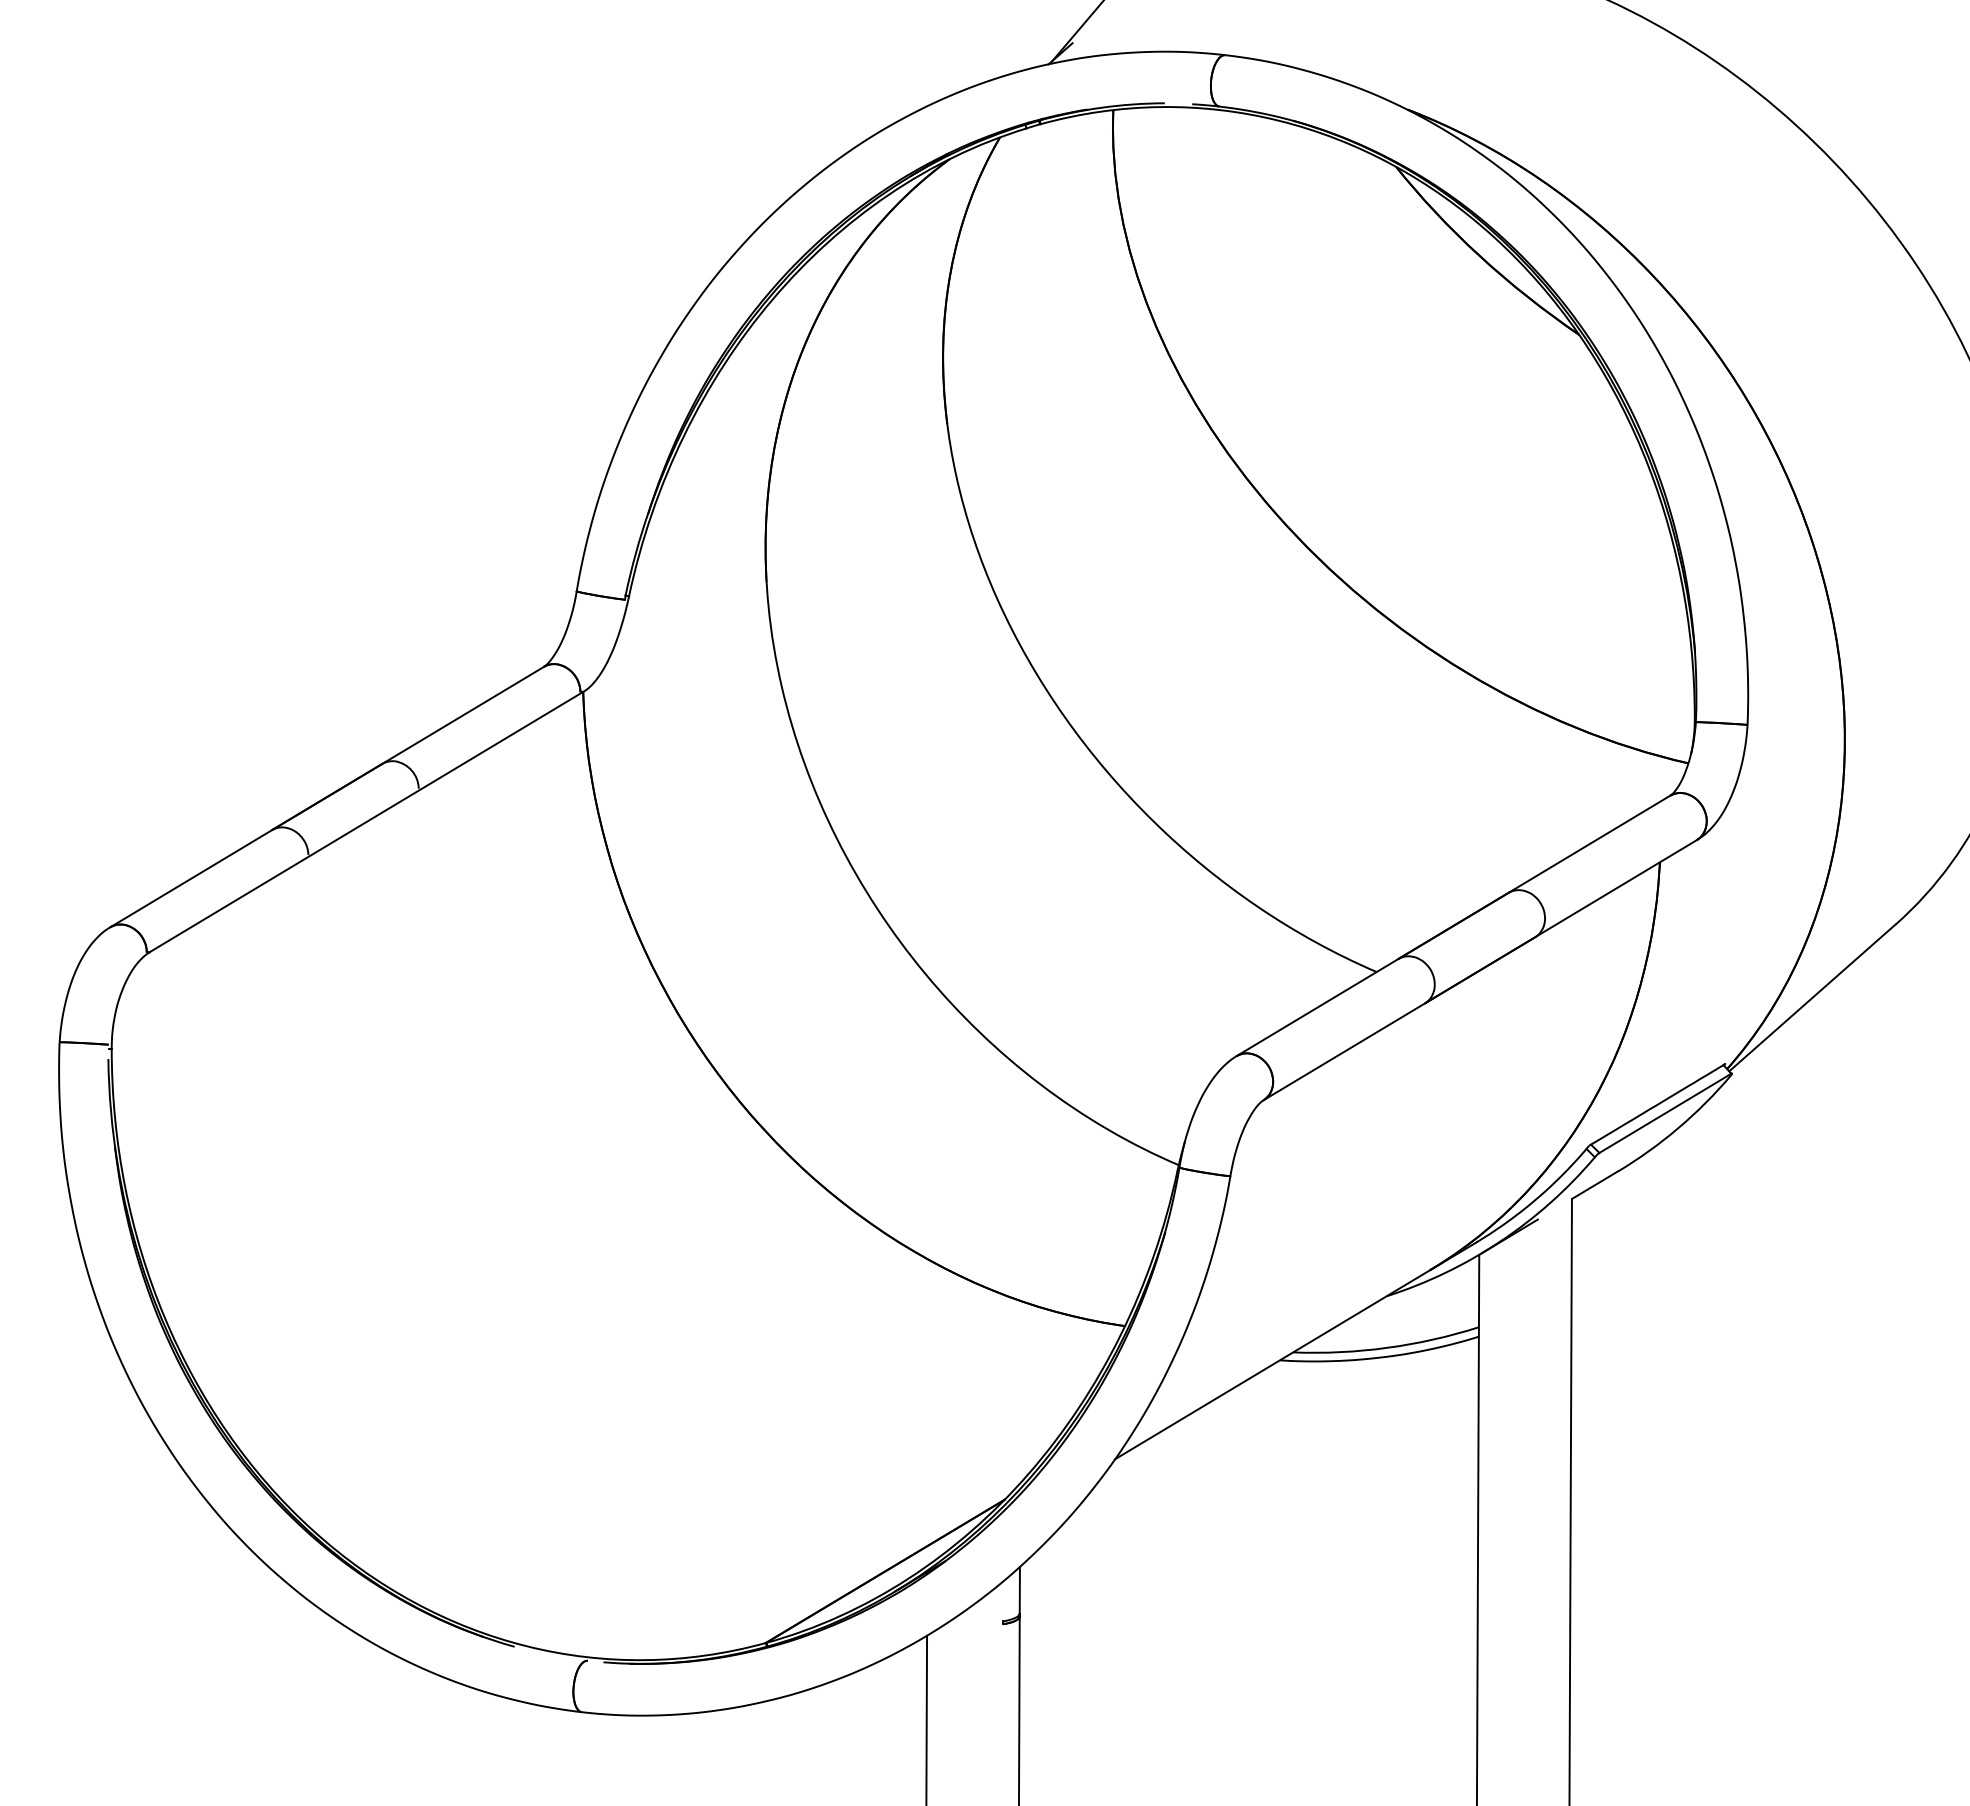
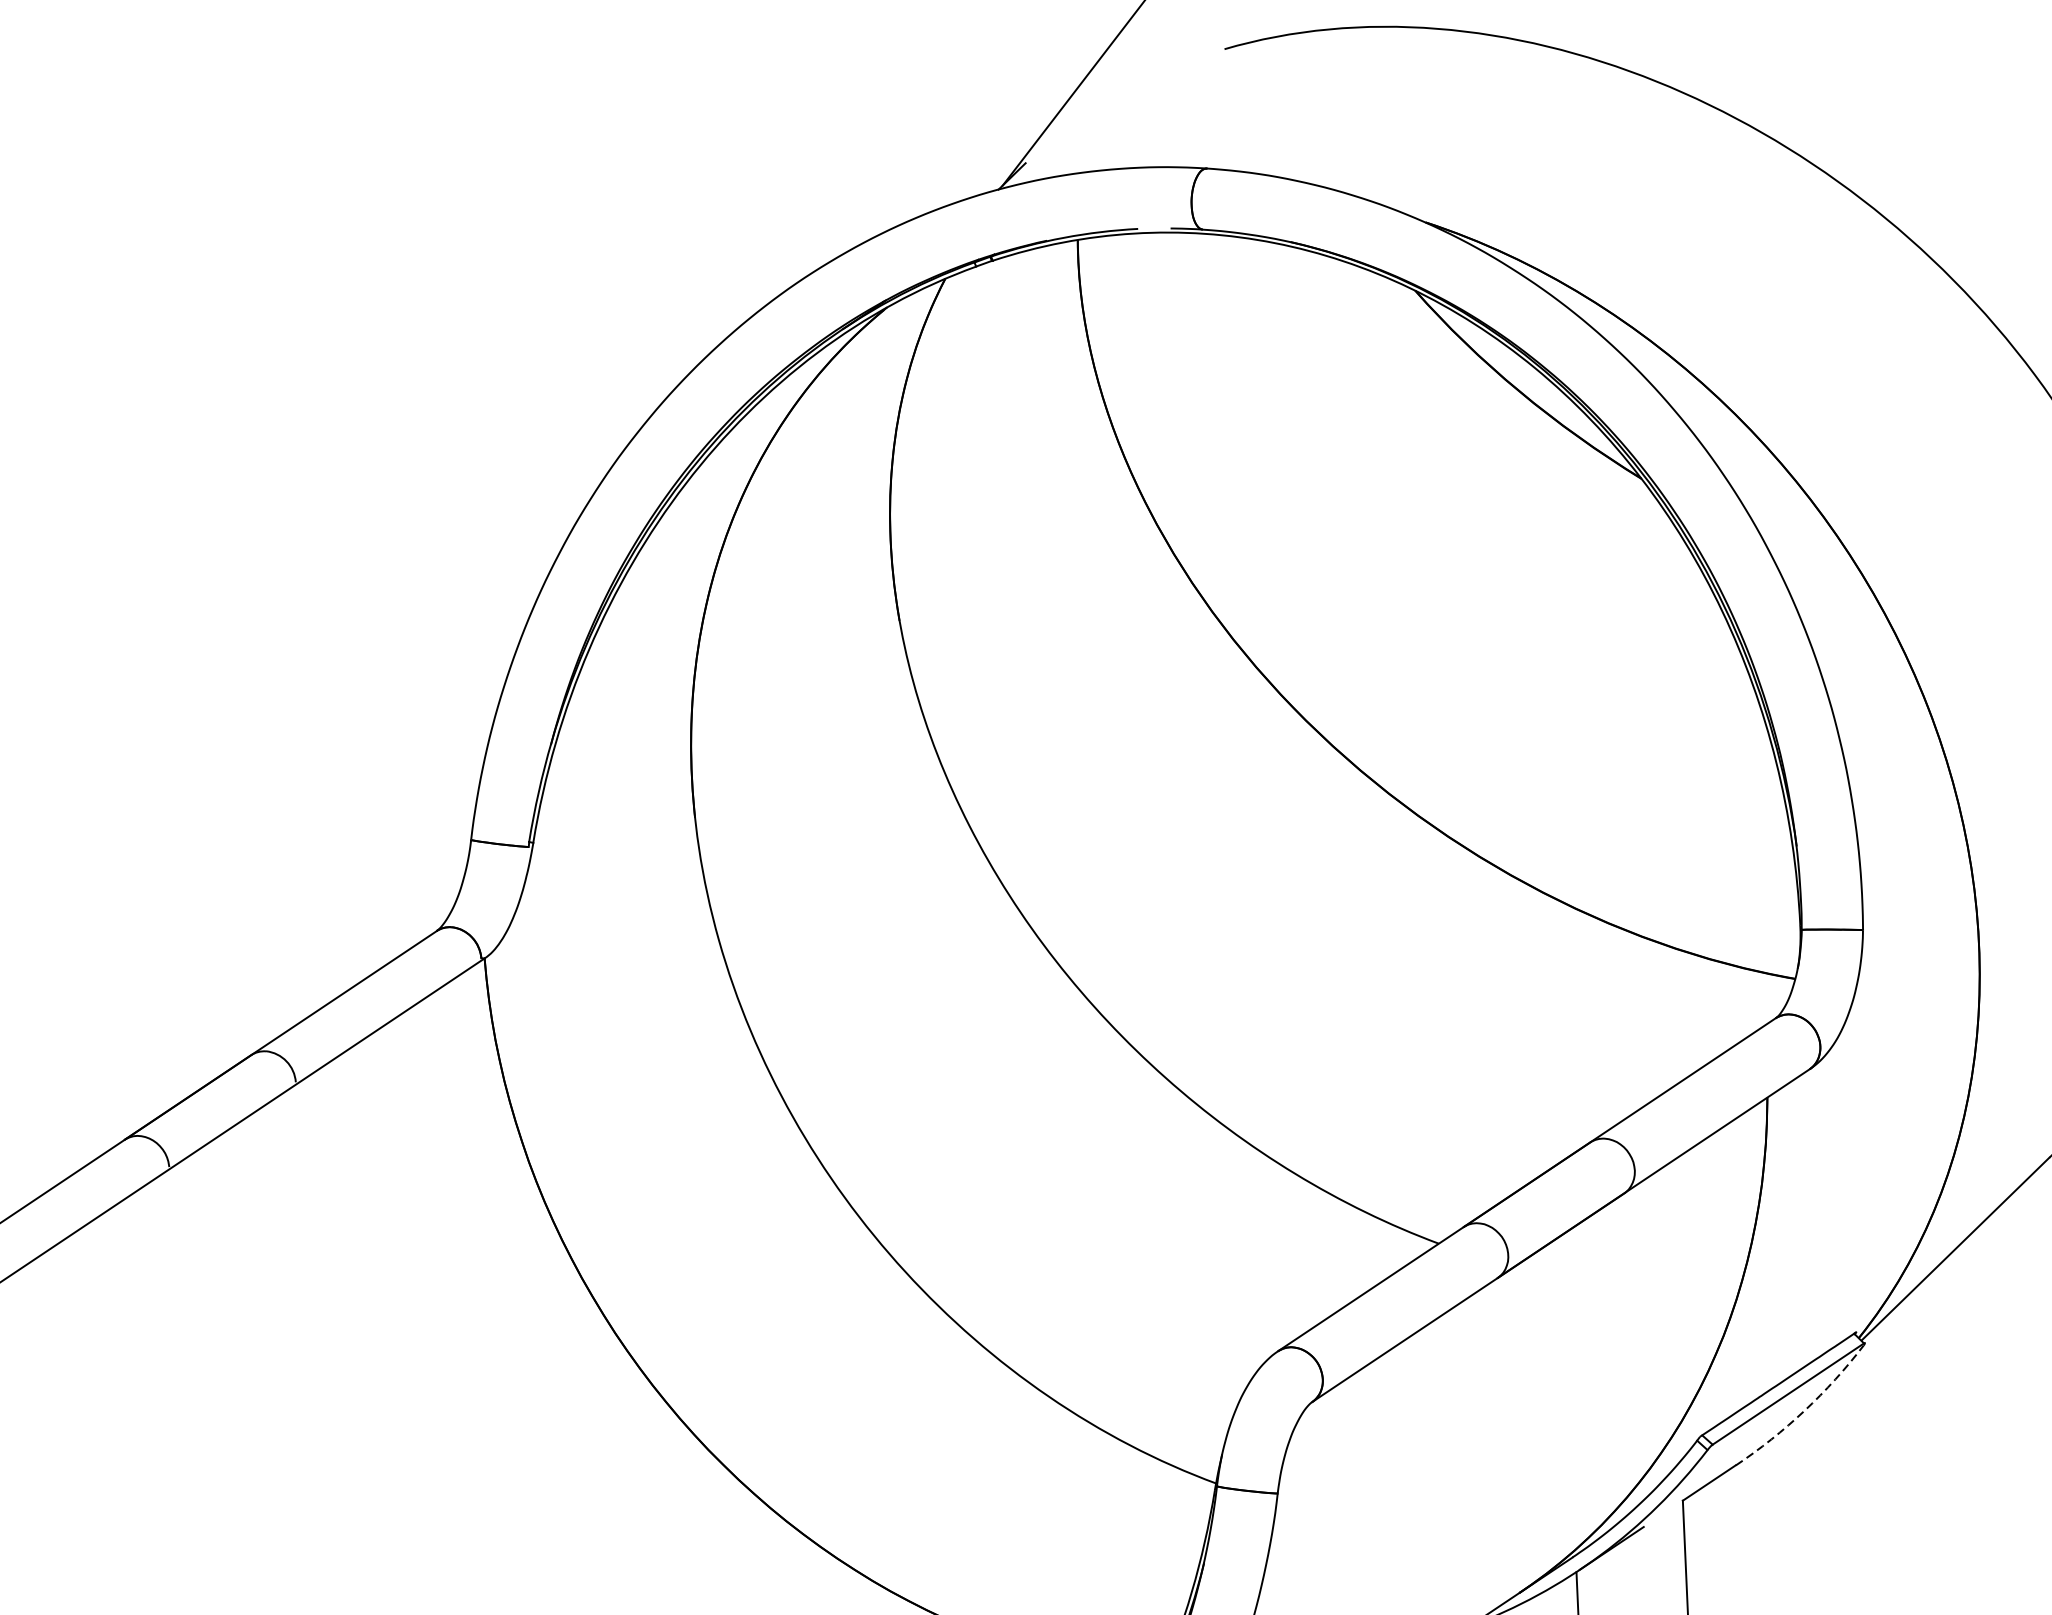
arc: (1678, 1128) -> (1804, 1411), solid -> dashed

